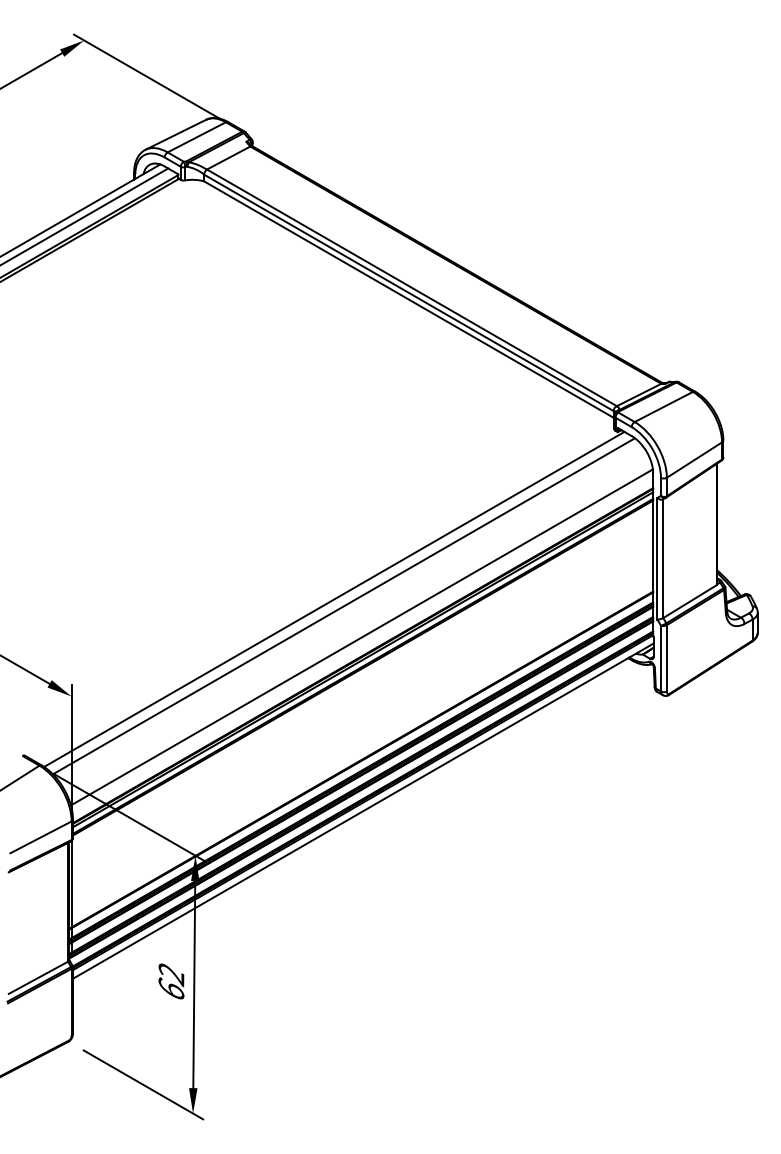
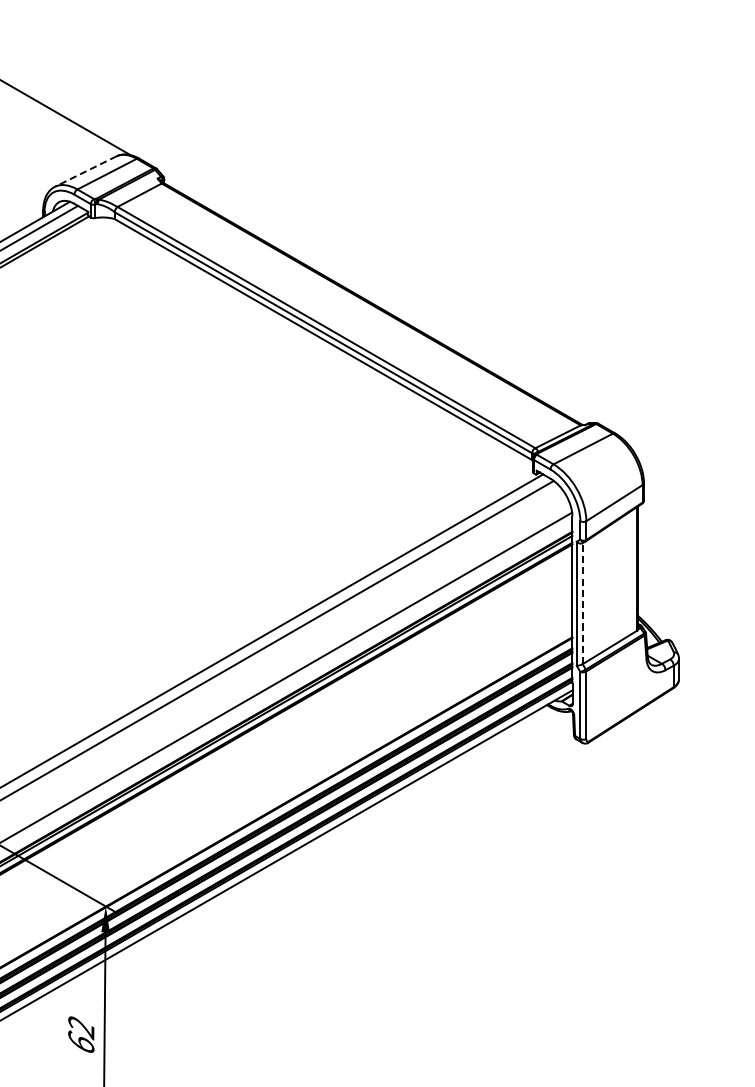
line: (175, 134) -> (85, 171), solid -> dashed
line: (663, 558) -> (582, 603), solid -> dashed

